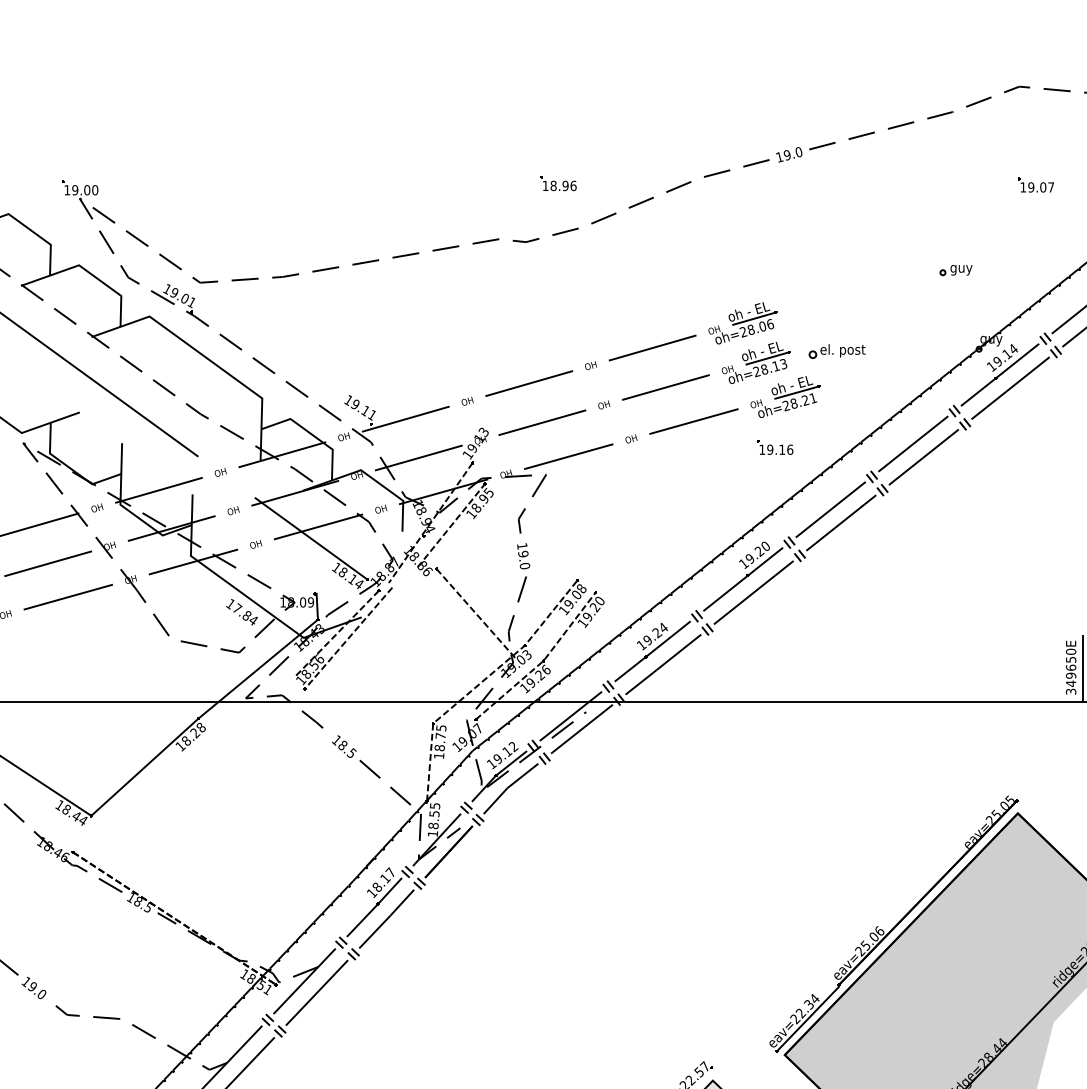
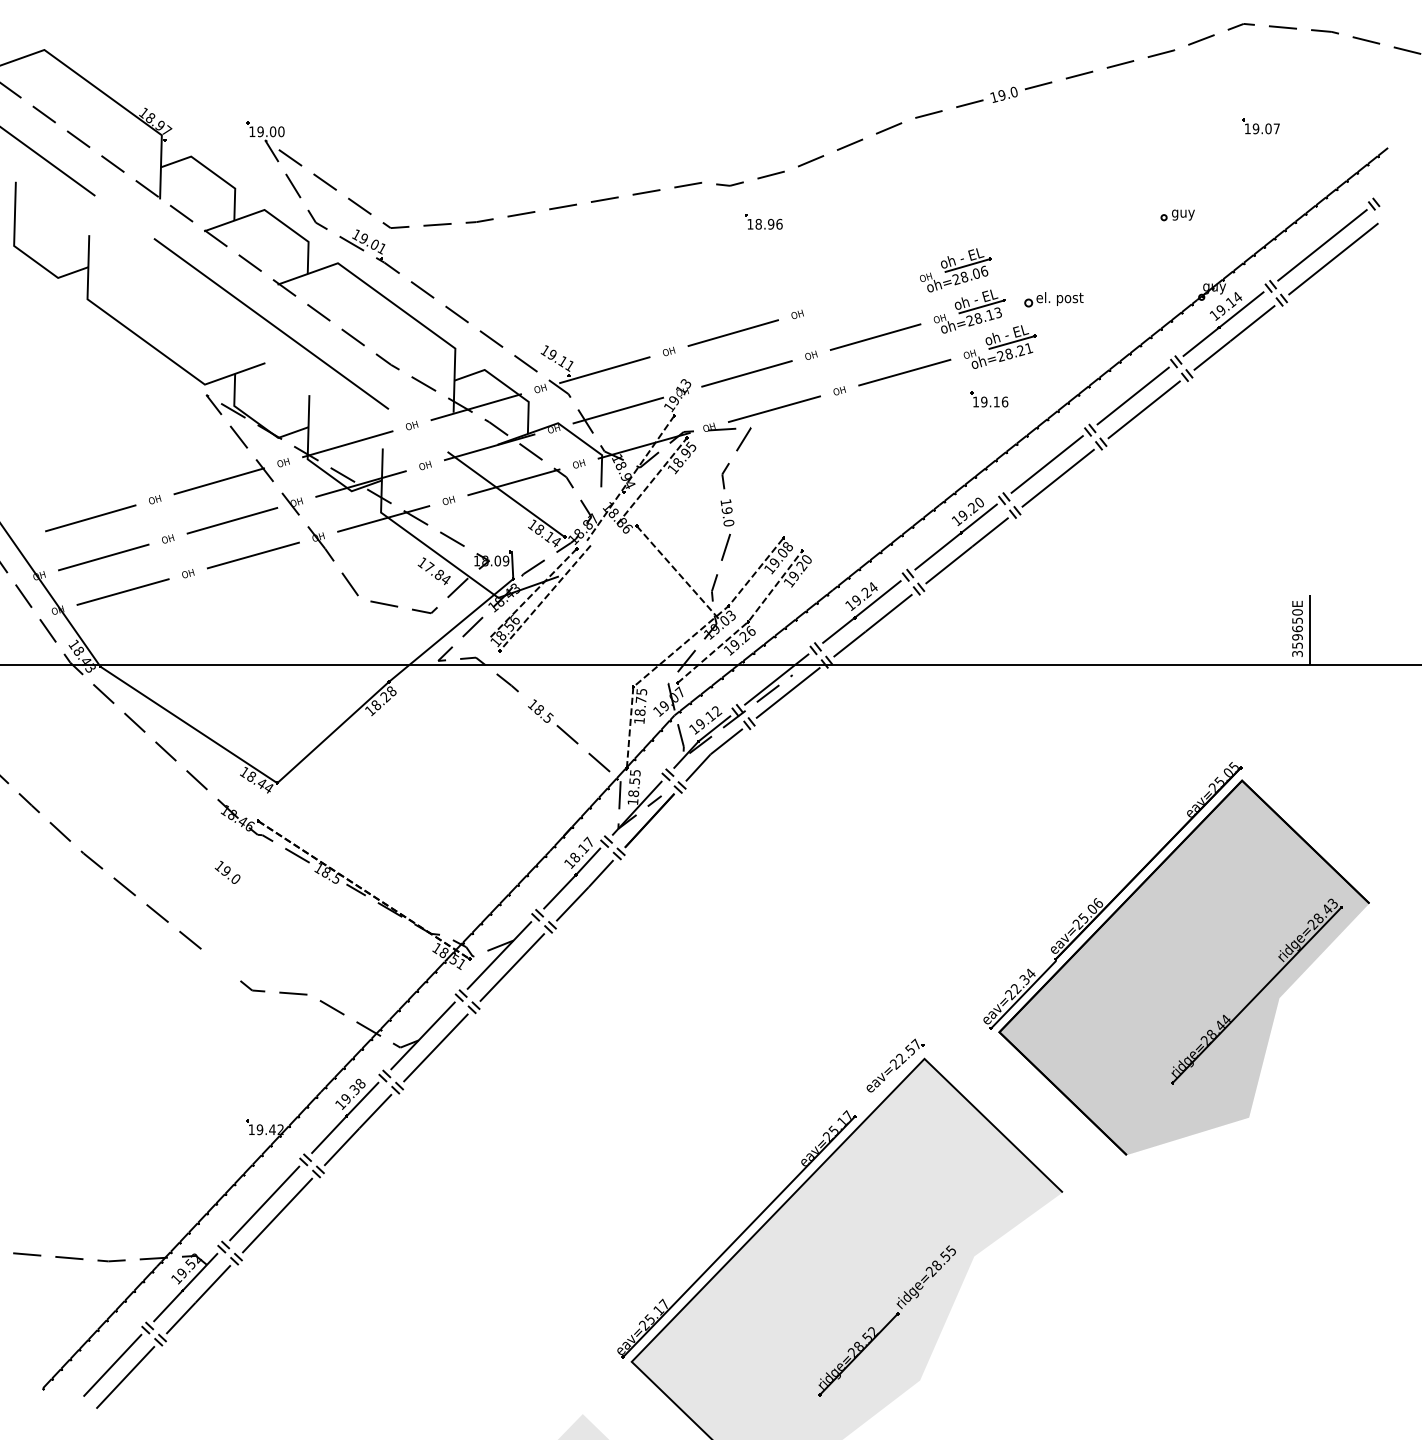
part: (558, 183) -> (763, 221), moved
line: (652, 347) -> (861, 295), removed
text: (1071, 683) -> (1297, 645), 349650E -> 359650E
text: (33, 988) -> (227, 872), moved

